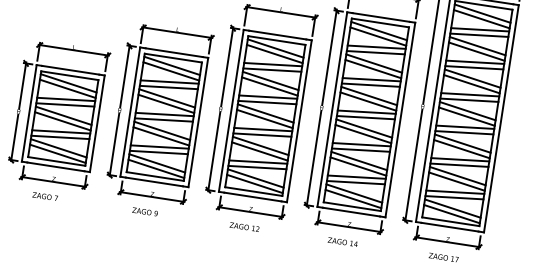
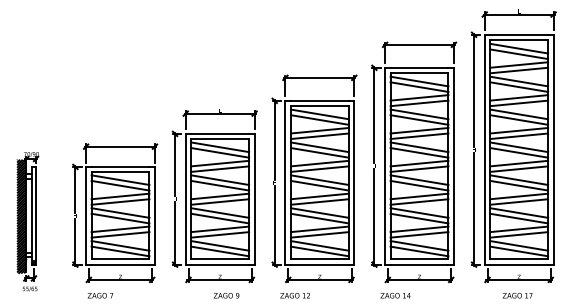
text: (45, 196) -> (100, 295), moved
text: (145, 211) -> (226, 295), moved
text: (243, 226) -> (294, 295), moved
text: (342, 241) -> (395, 295), moved

